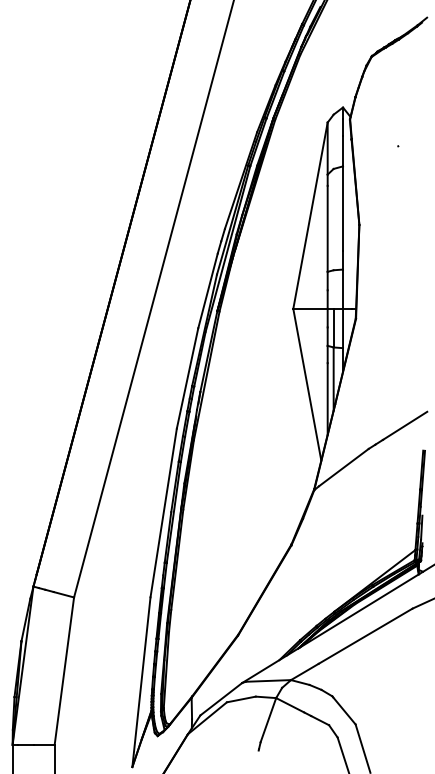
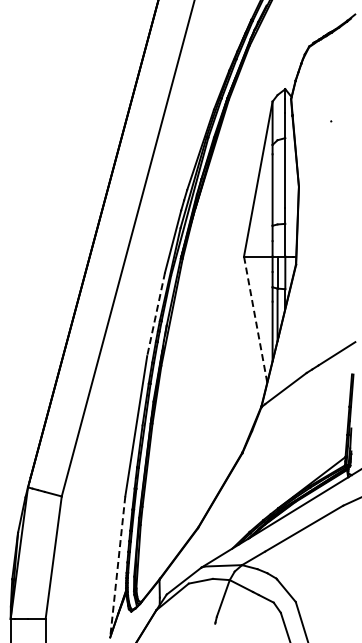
line: (188, 378) -> (156, 314), solid -> dashed
line: (307, 384) -> (255, 319), solid -> dashed
line: (141, 681) -> (117, 566), solid -> dashed

